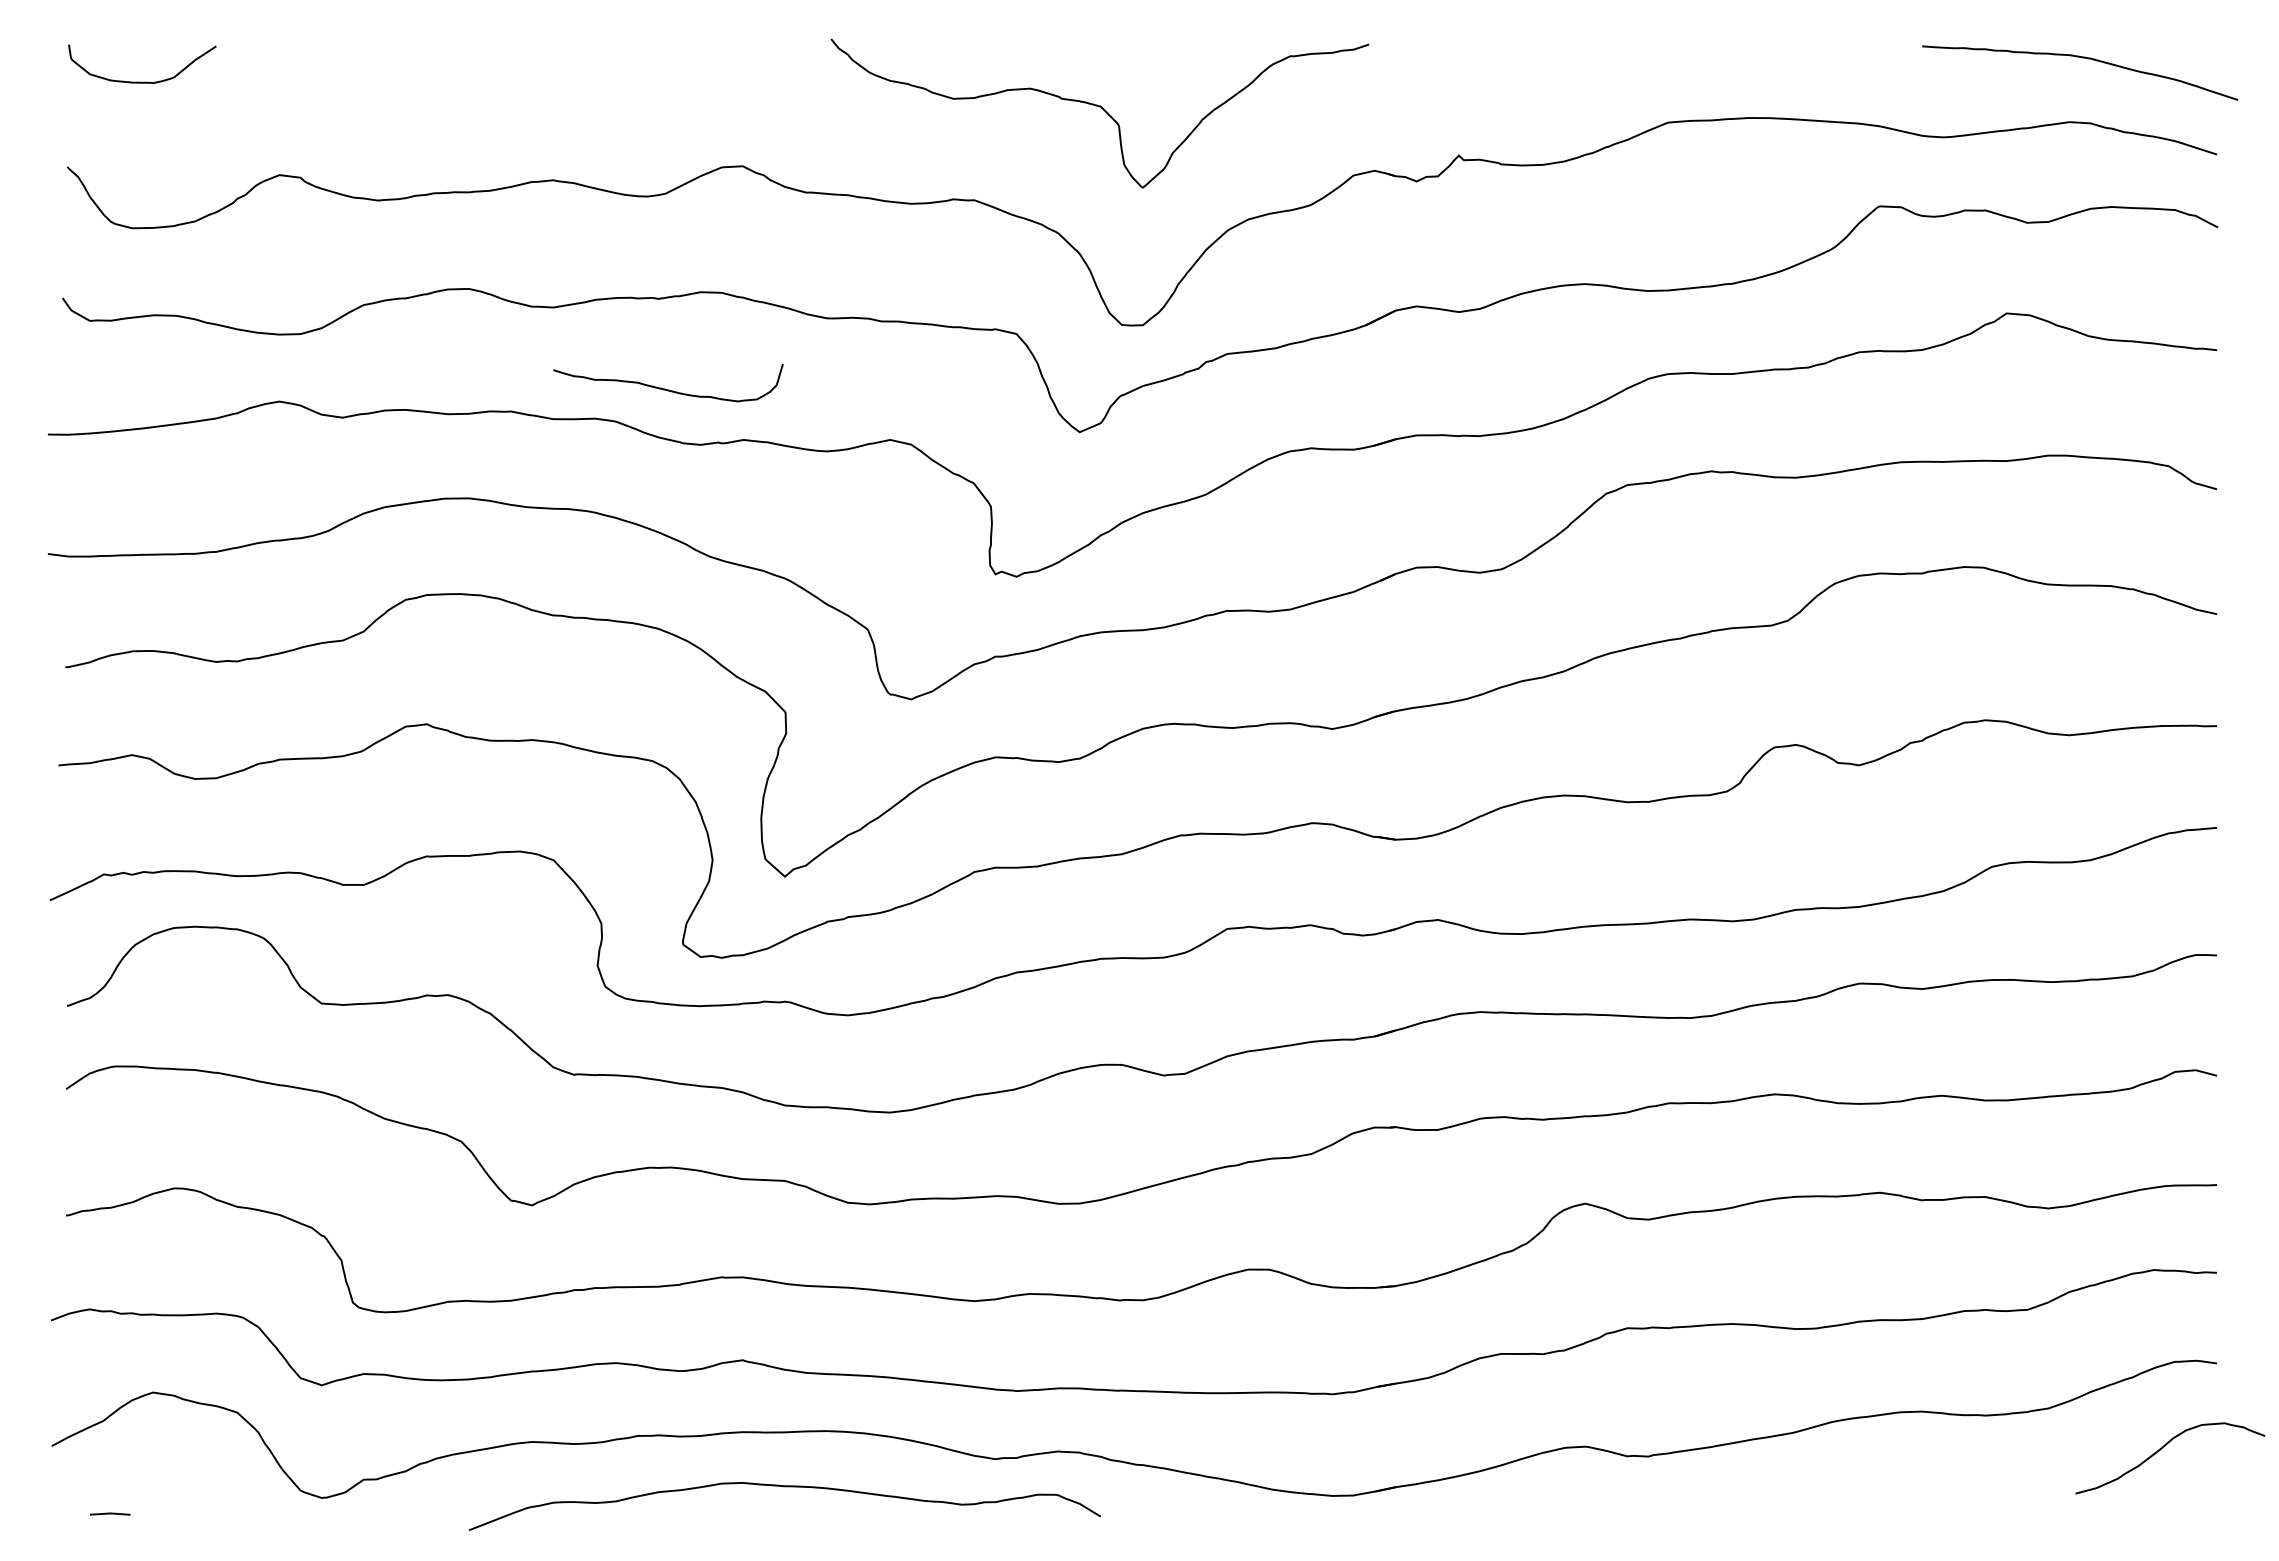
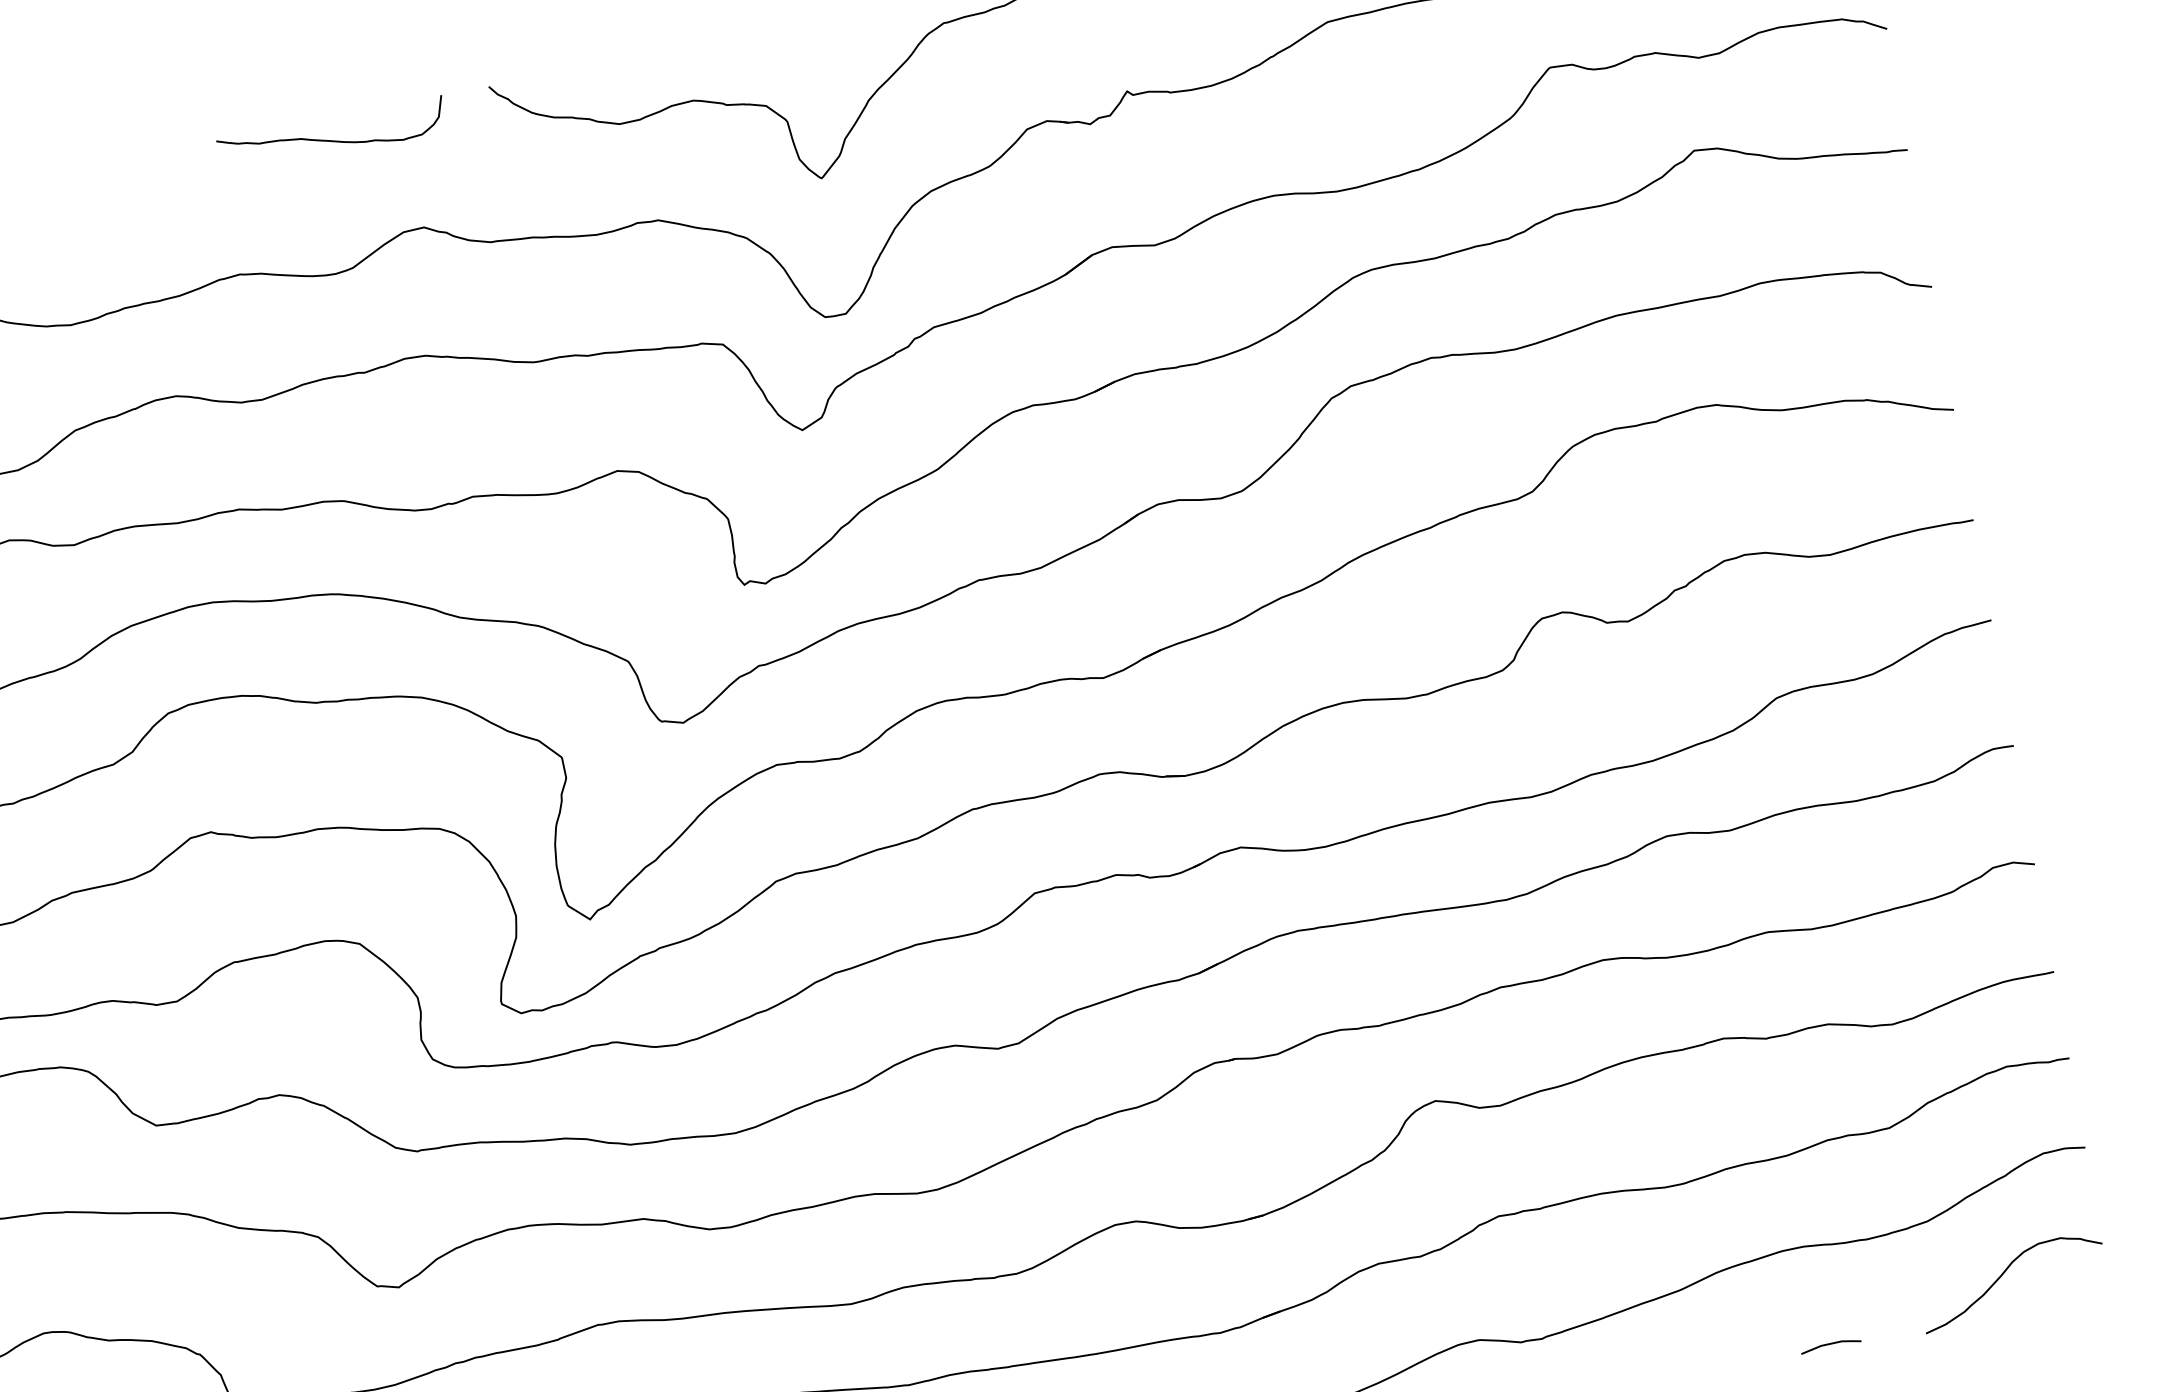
curve: (665, 388) -> (329, 139), moved
curve: (2164, 1447) -> (2005, 1272), moved
line: (1931, 1512) -> (1830, 1344), added

